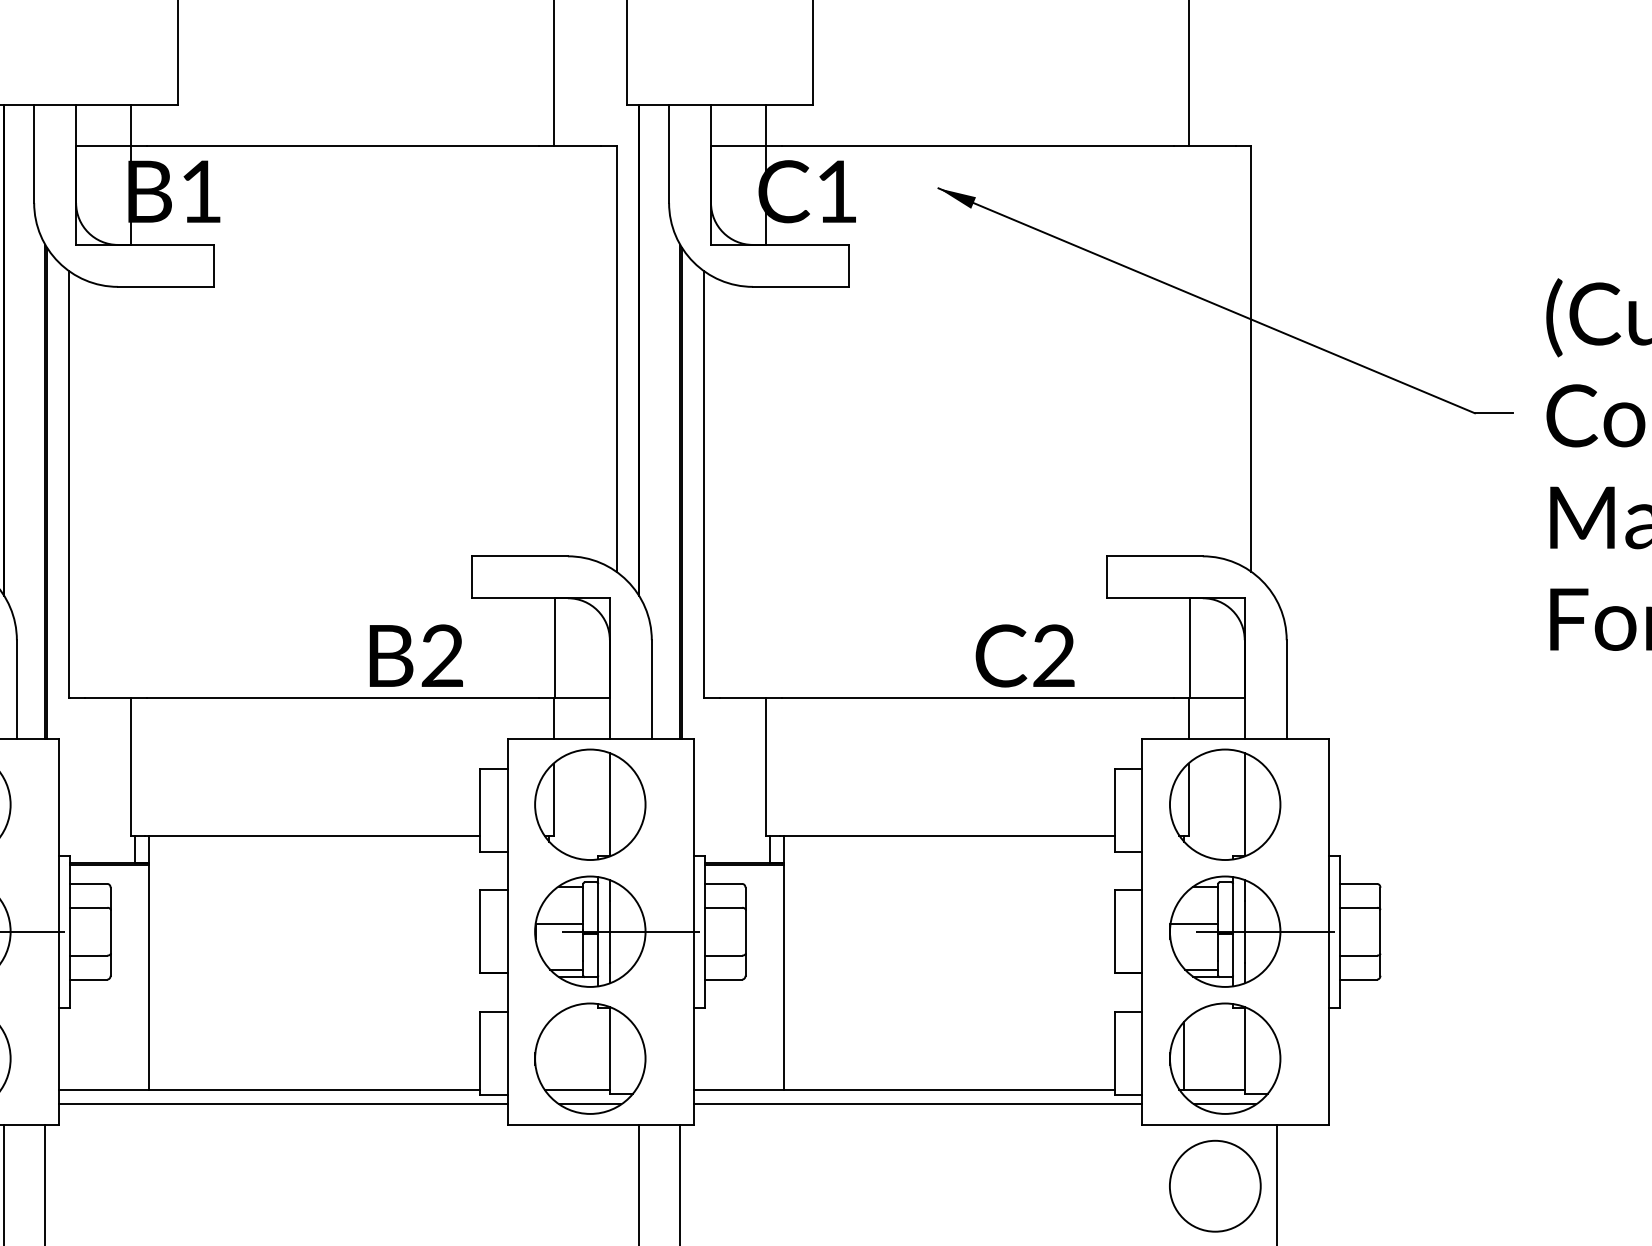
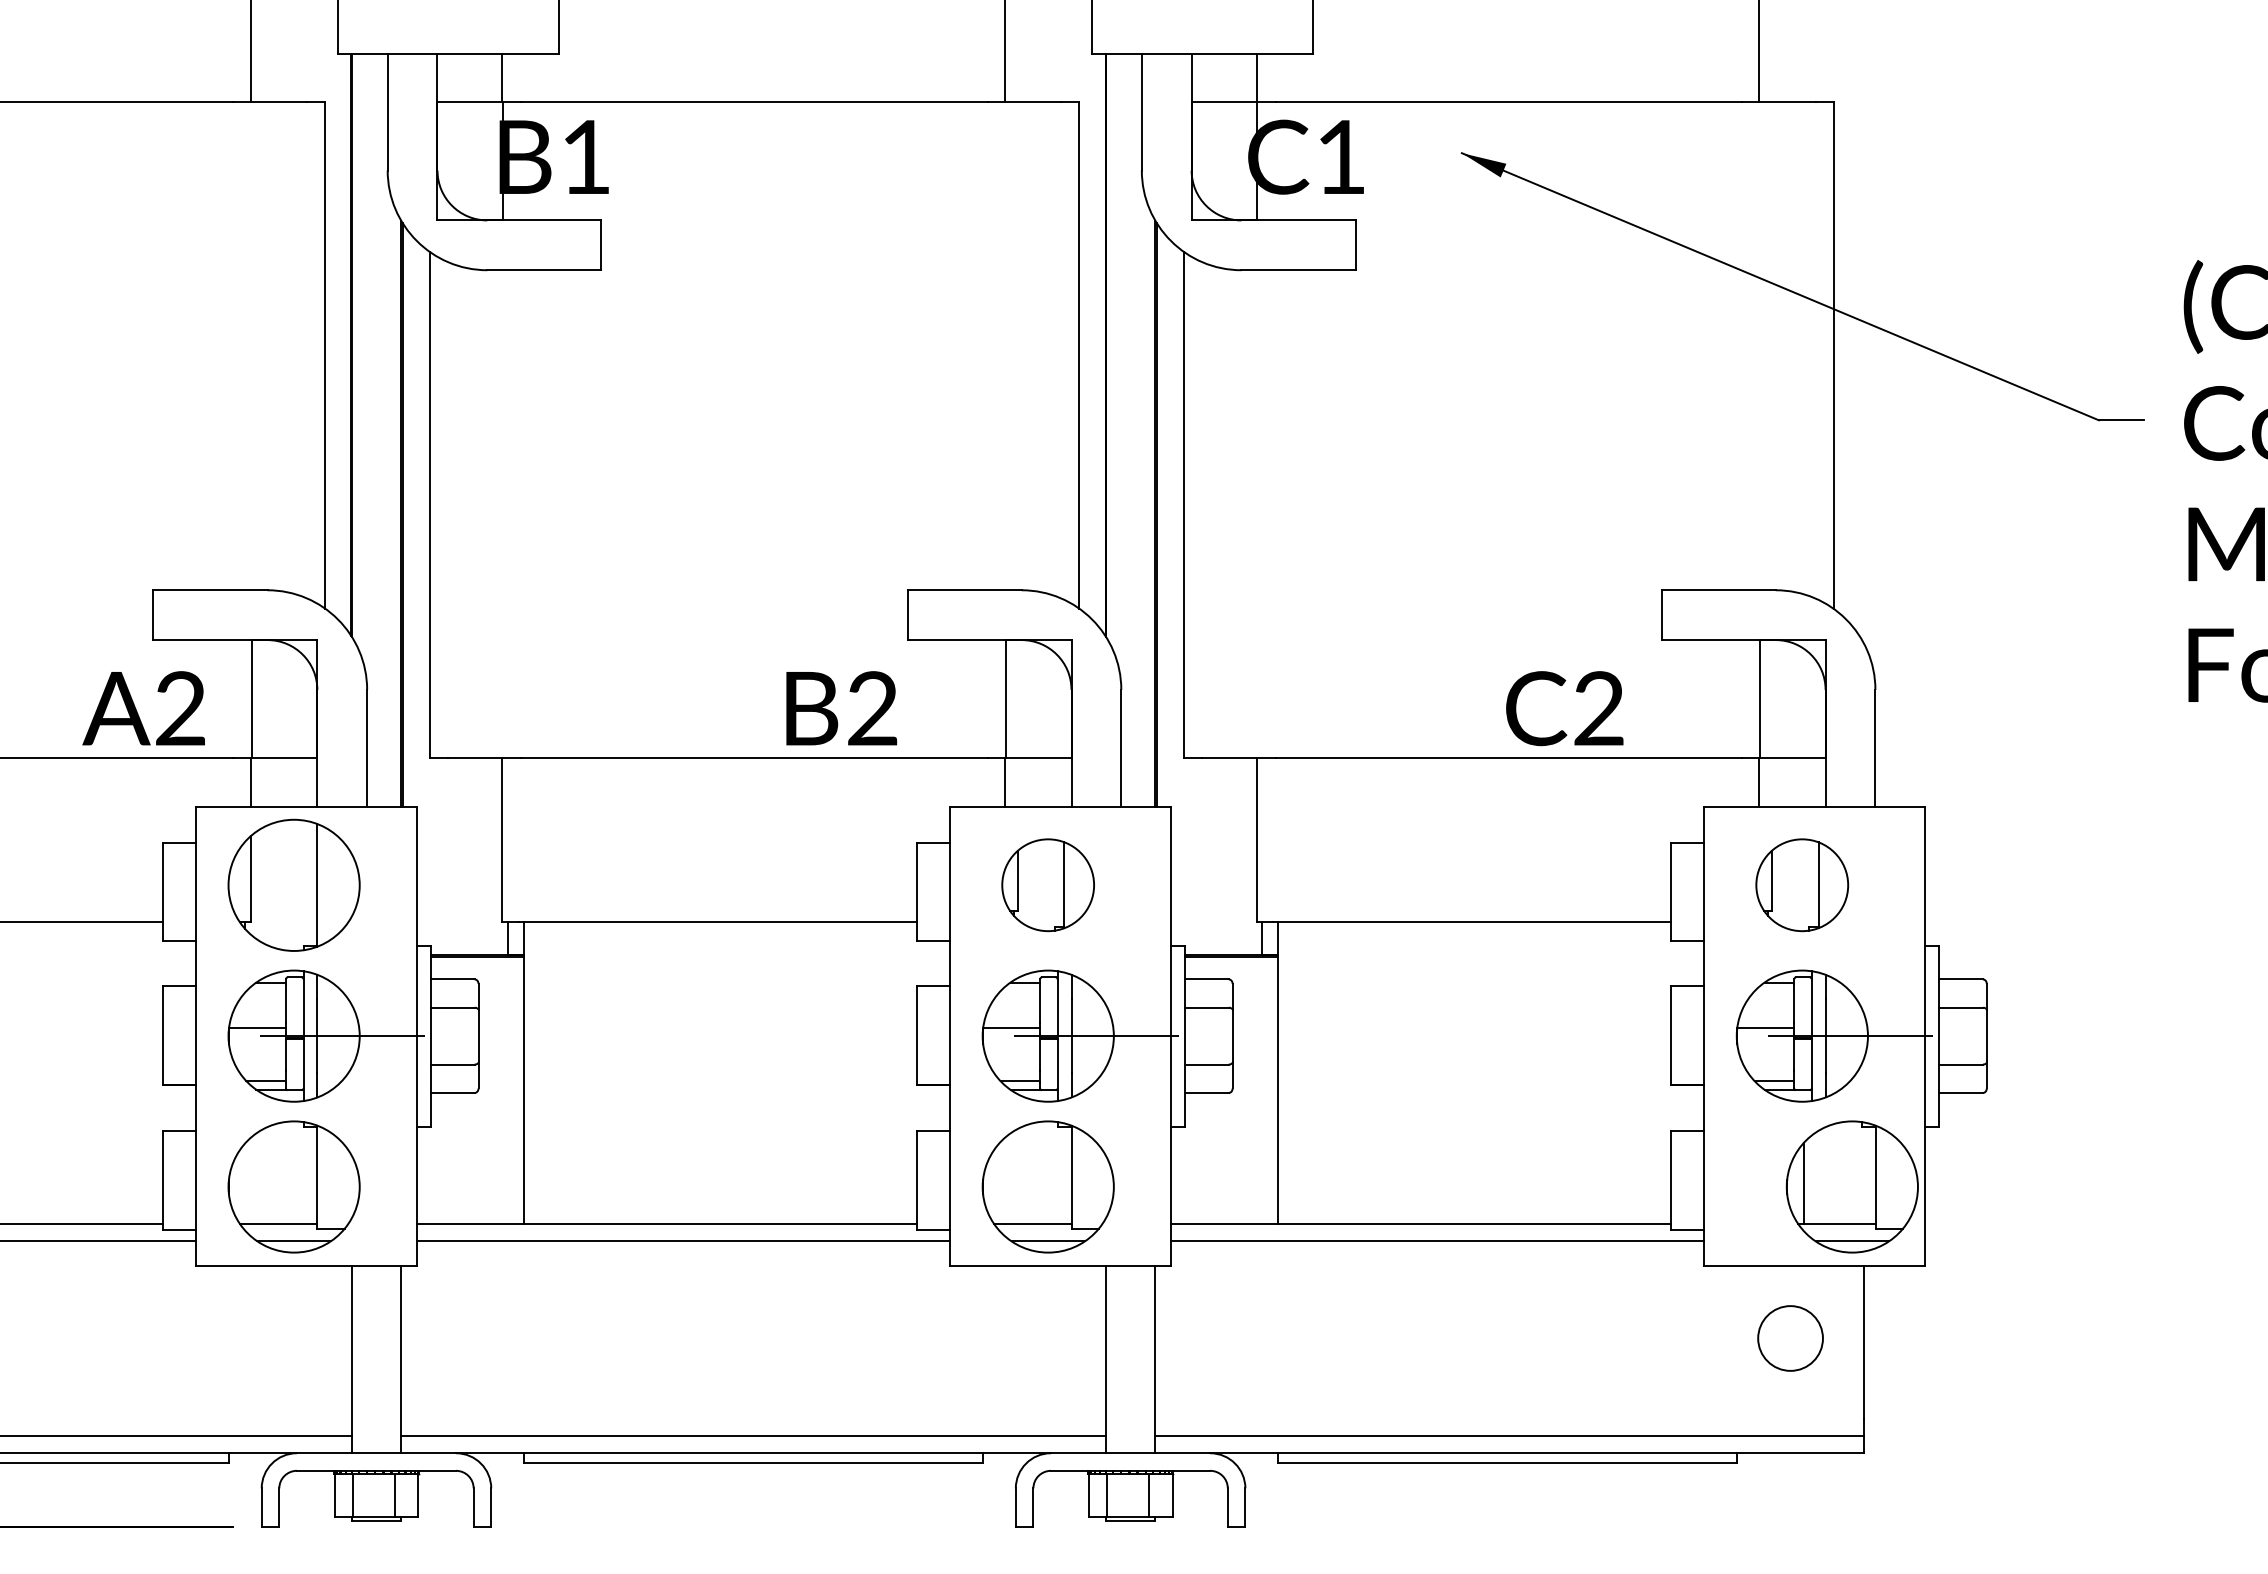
part: (589, 804) -> (1047, 884), size x0.7
part: (1224, 804) -> (1801, 884), size x0.7
part: (1224, 1058) -> (1851, 1186), moved
circle: (1215, 1186) -> (1790, 1338), size x0.6

